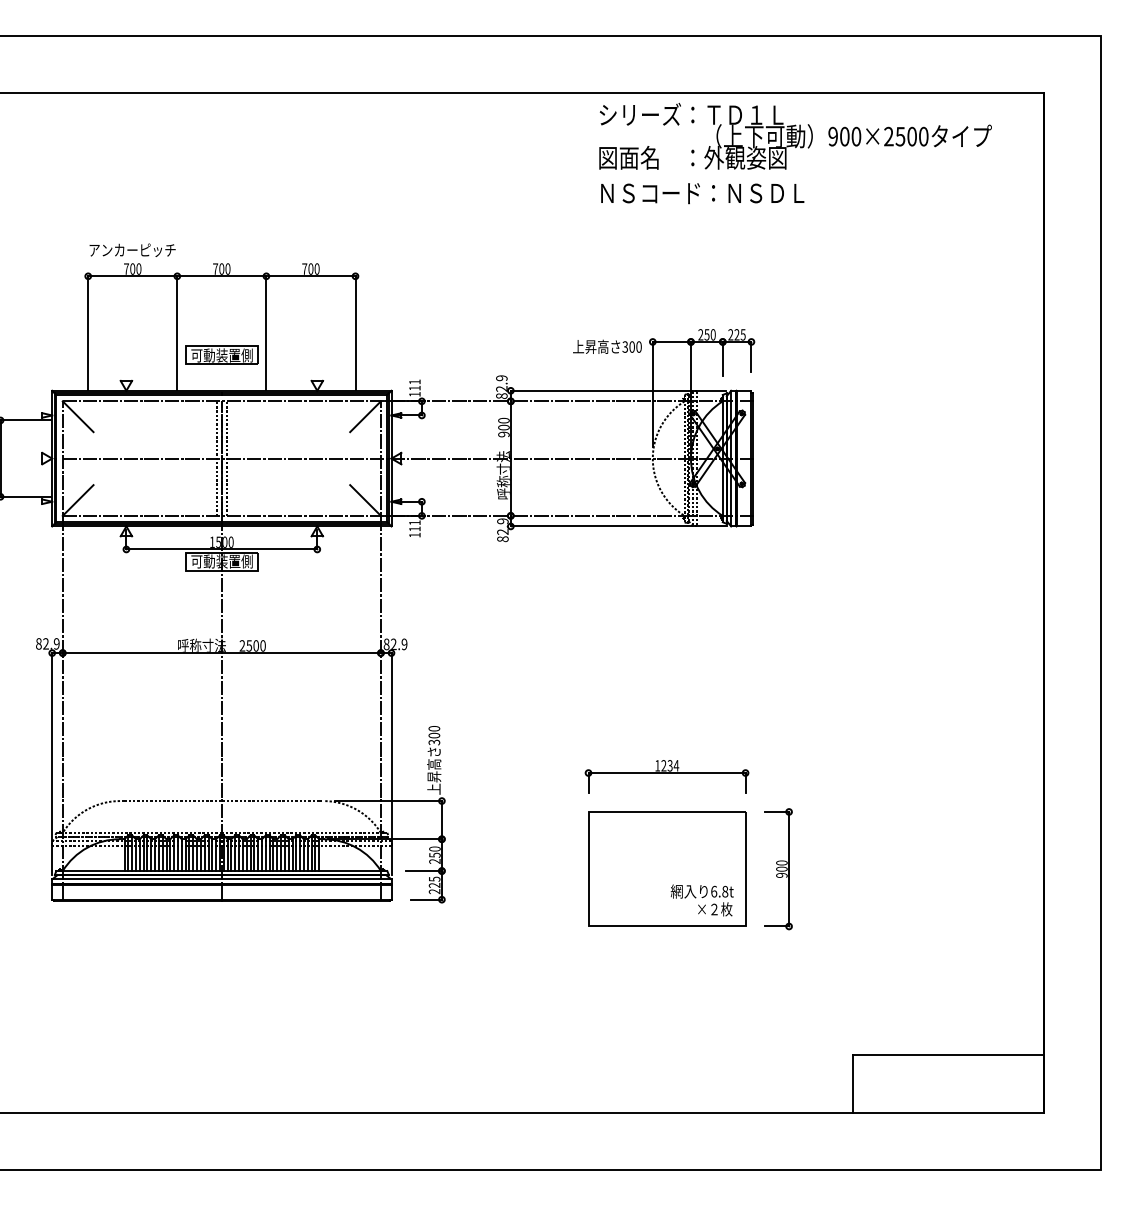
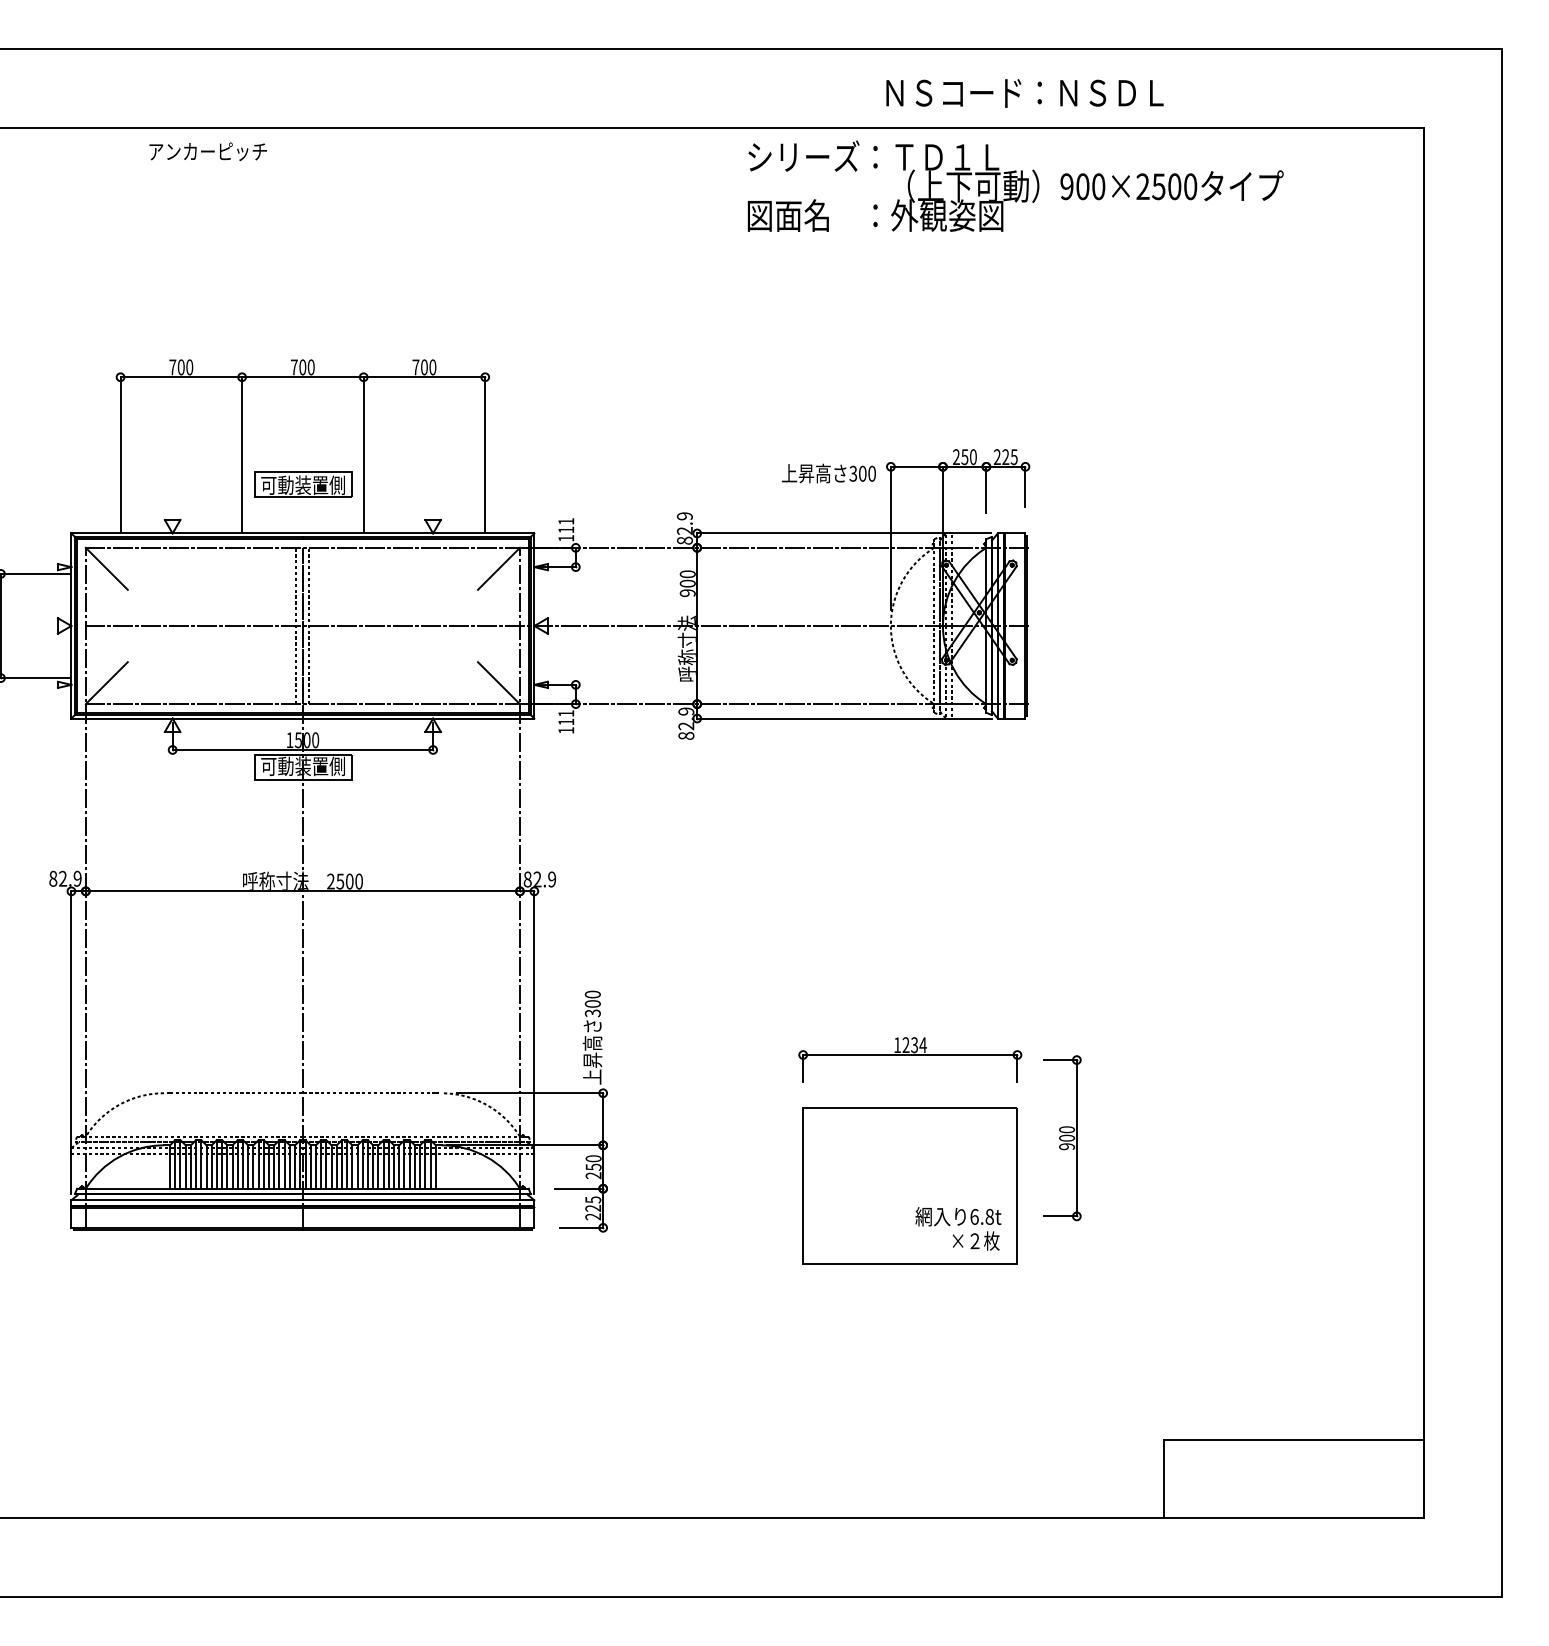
text: (795, 135) -> (1015, 185), moved
text: (702, 193) -> (1024, 93), moved
text: (132, 250) -> (207, 151), moved
part: (778, 869) -> (1062, 1138), moved

